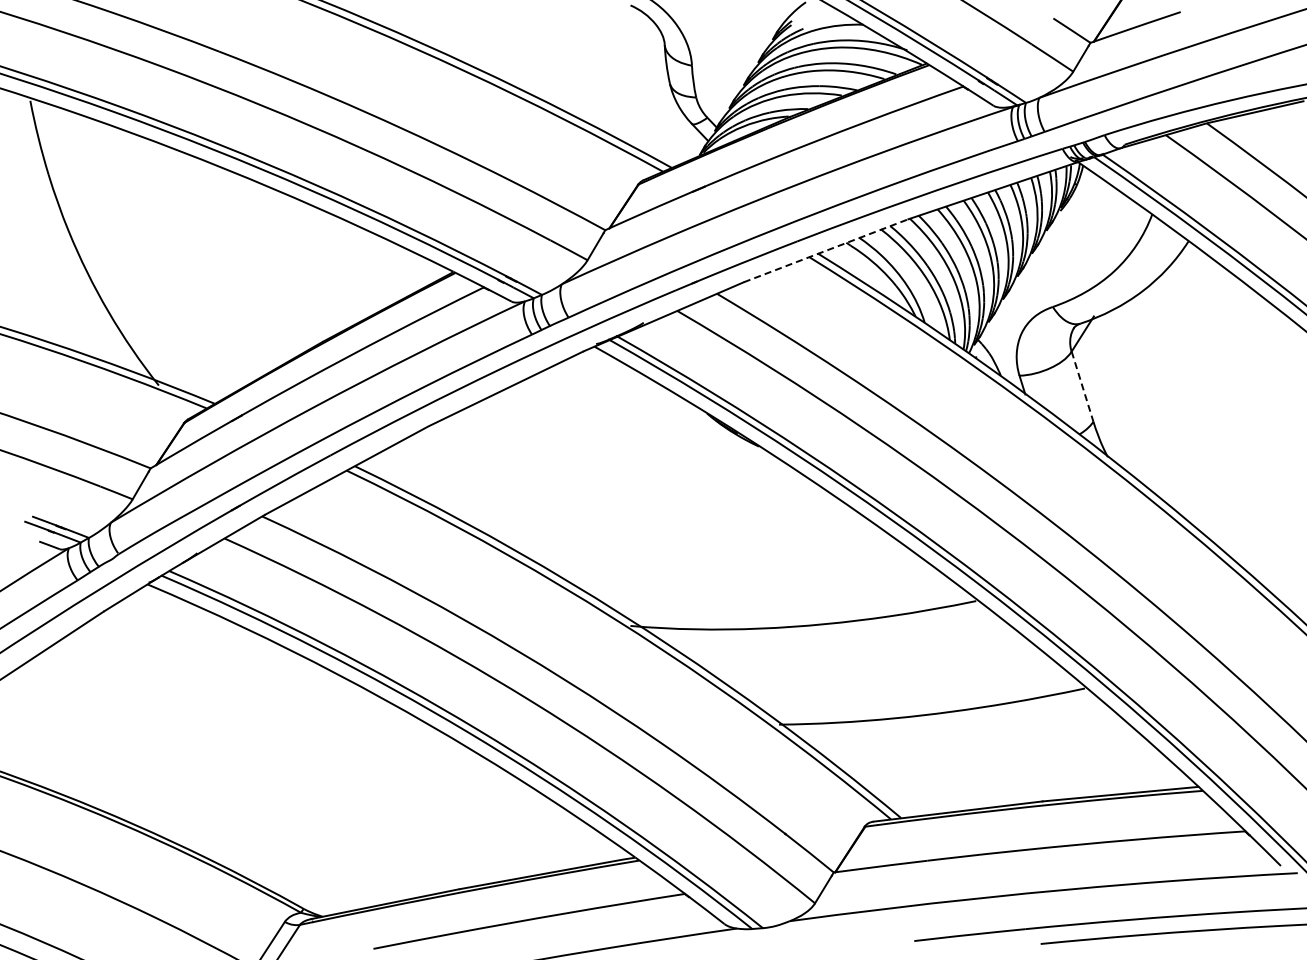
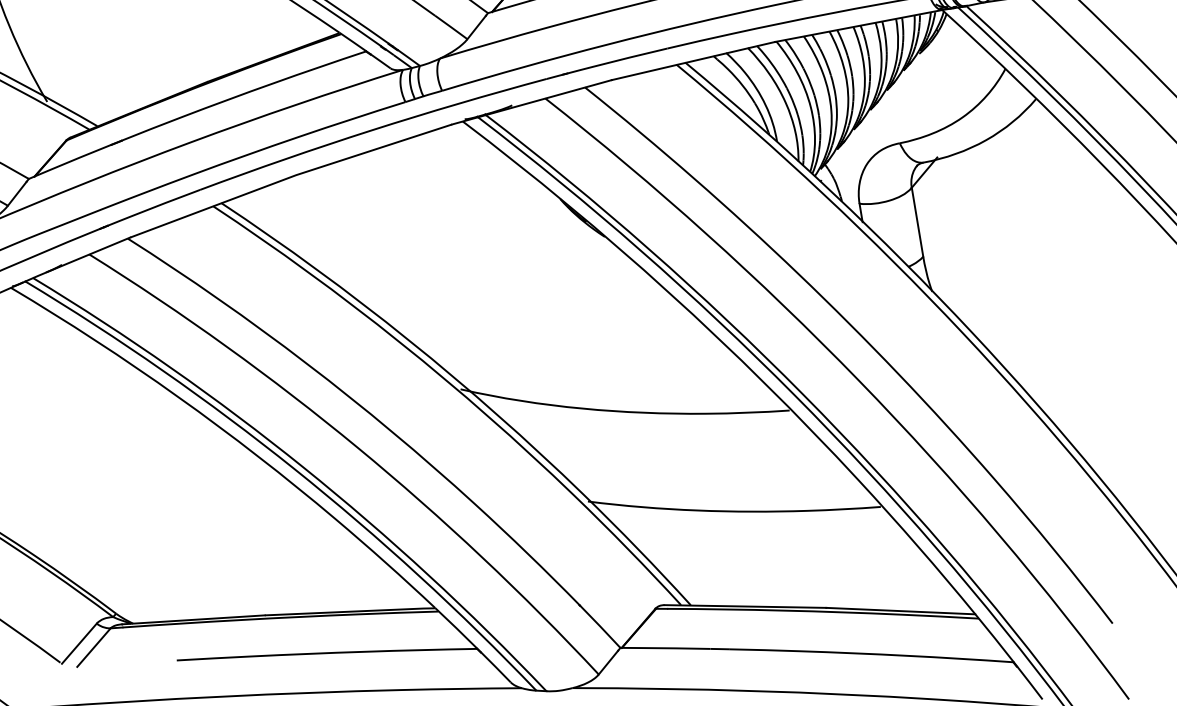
line: (826, 250) -> (693, 60), dashed -> solid
line: (1082, 386) -> (917, 222), dashed -> solid

